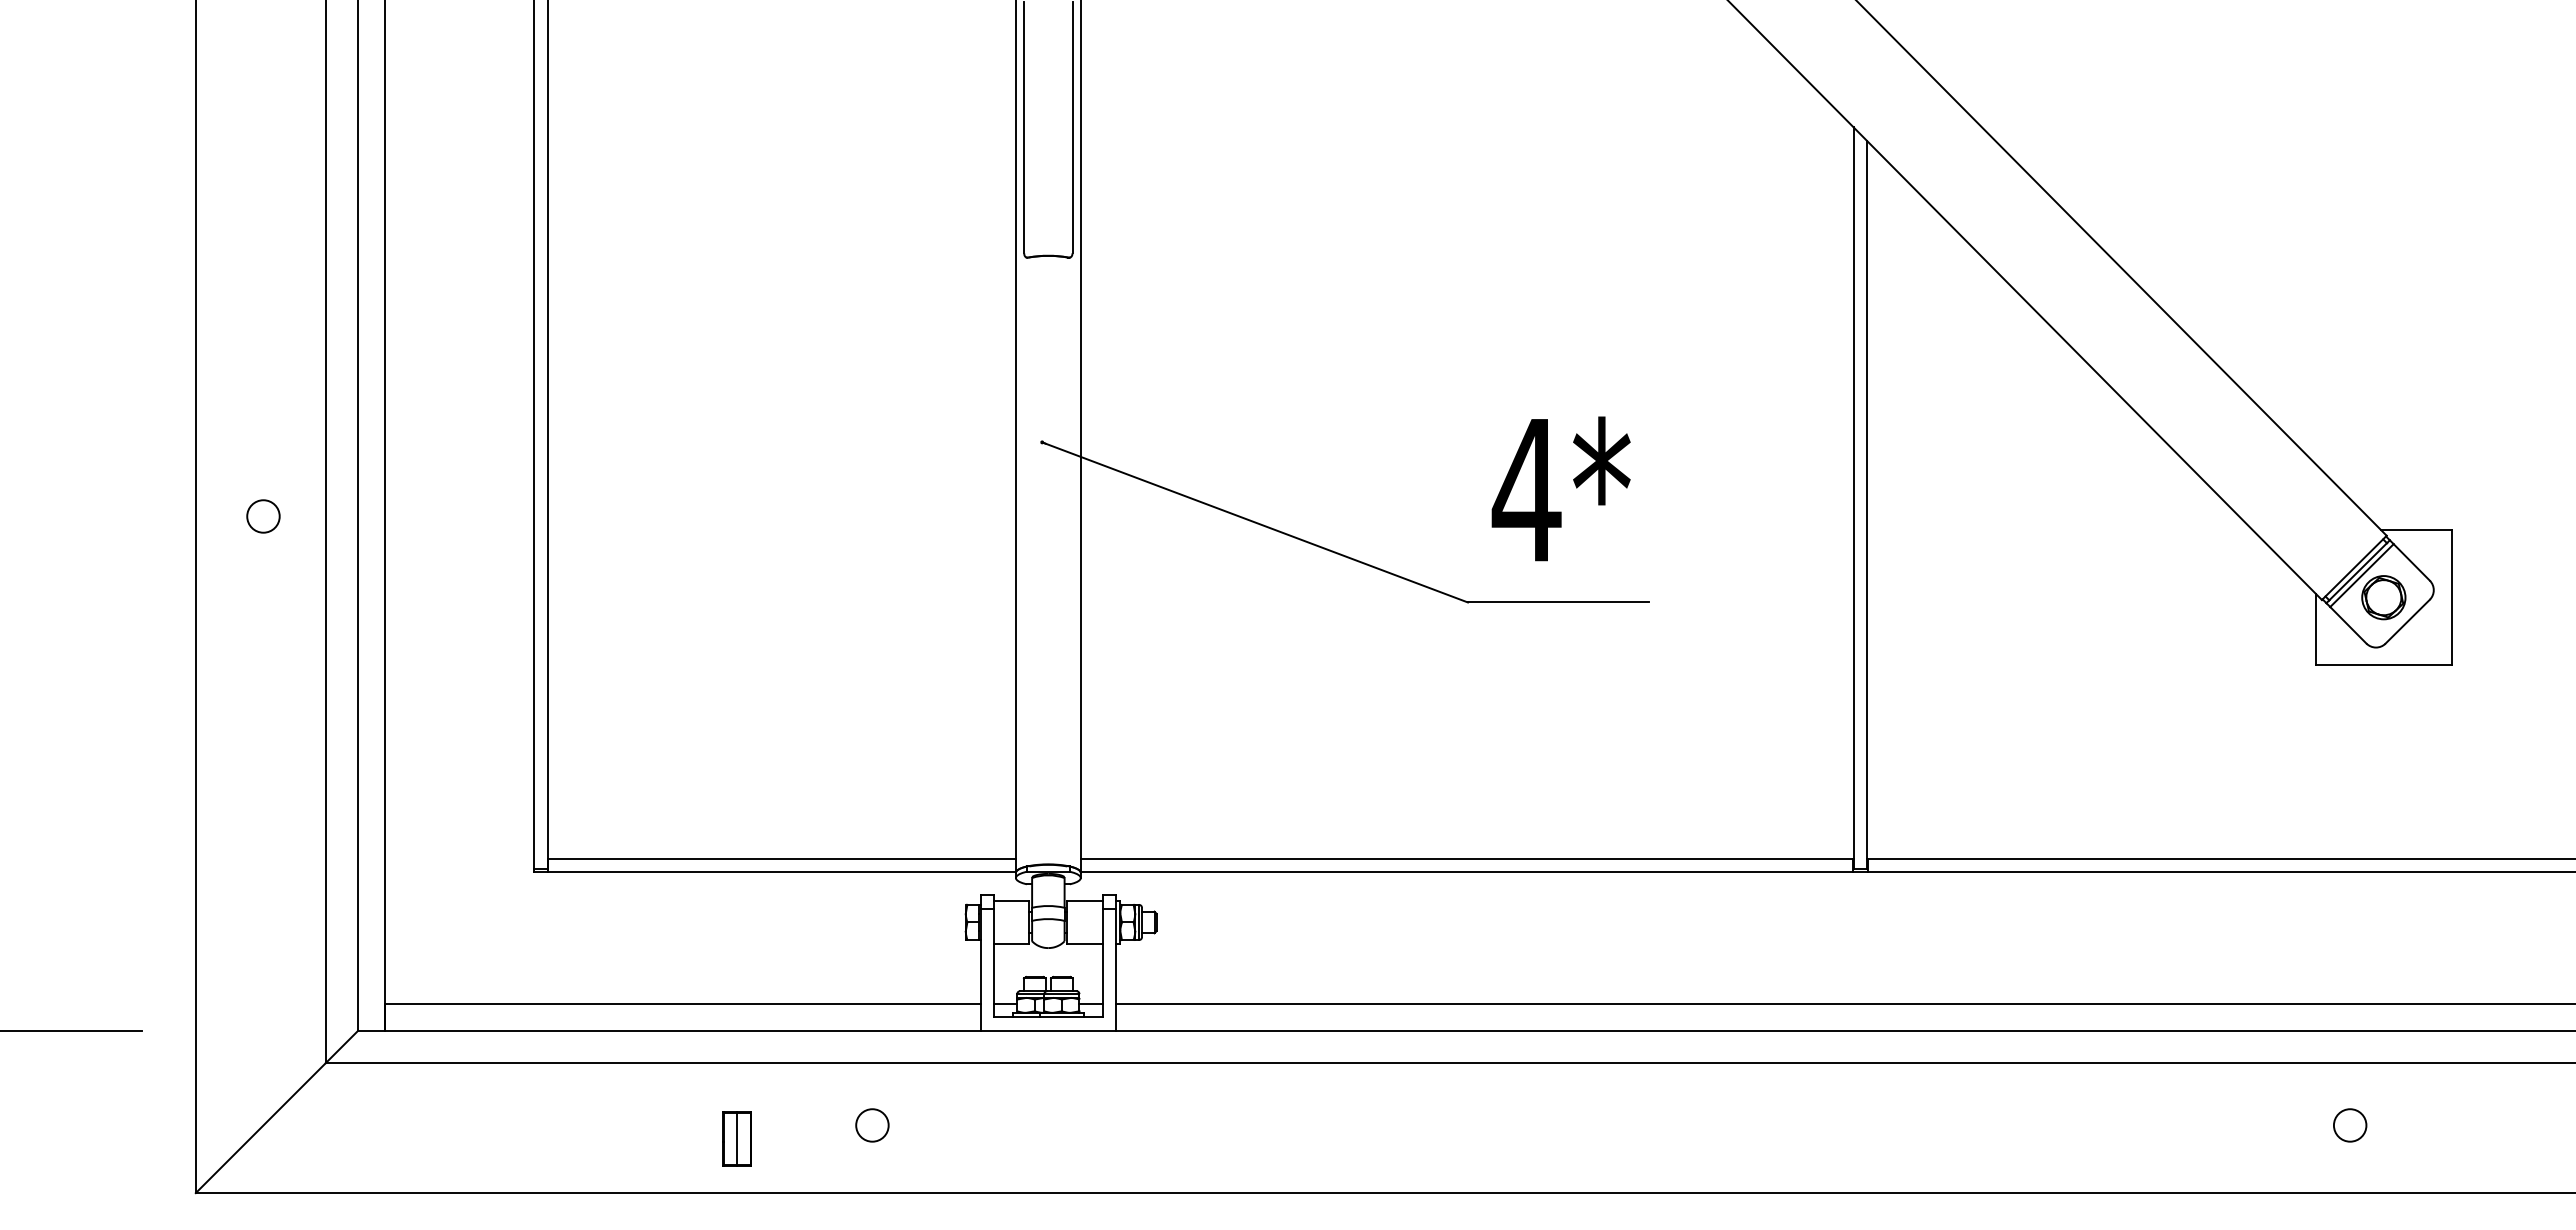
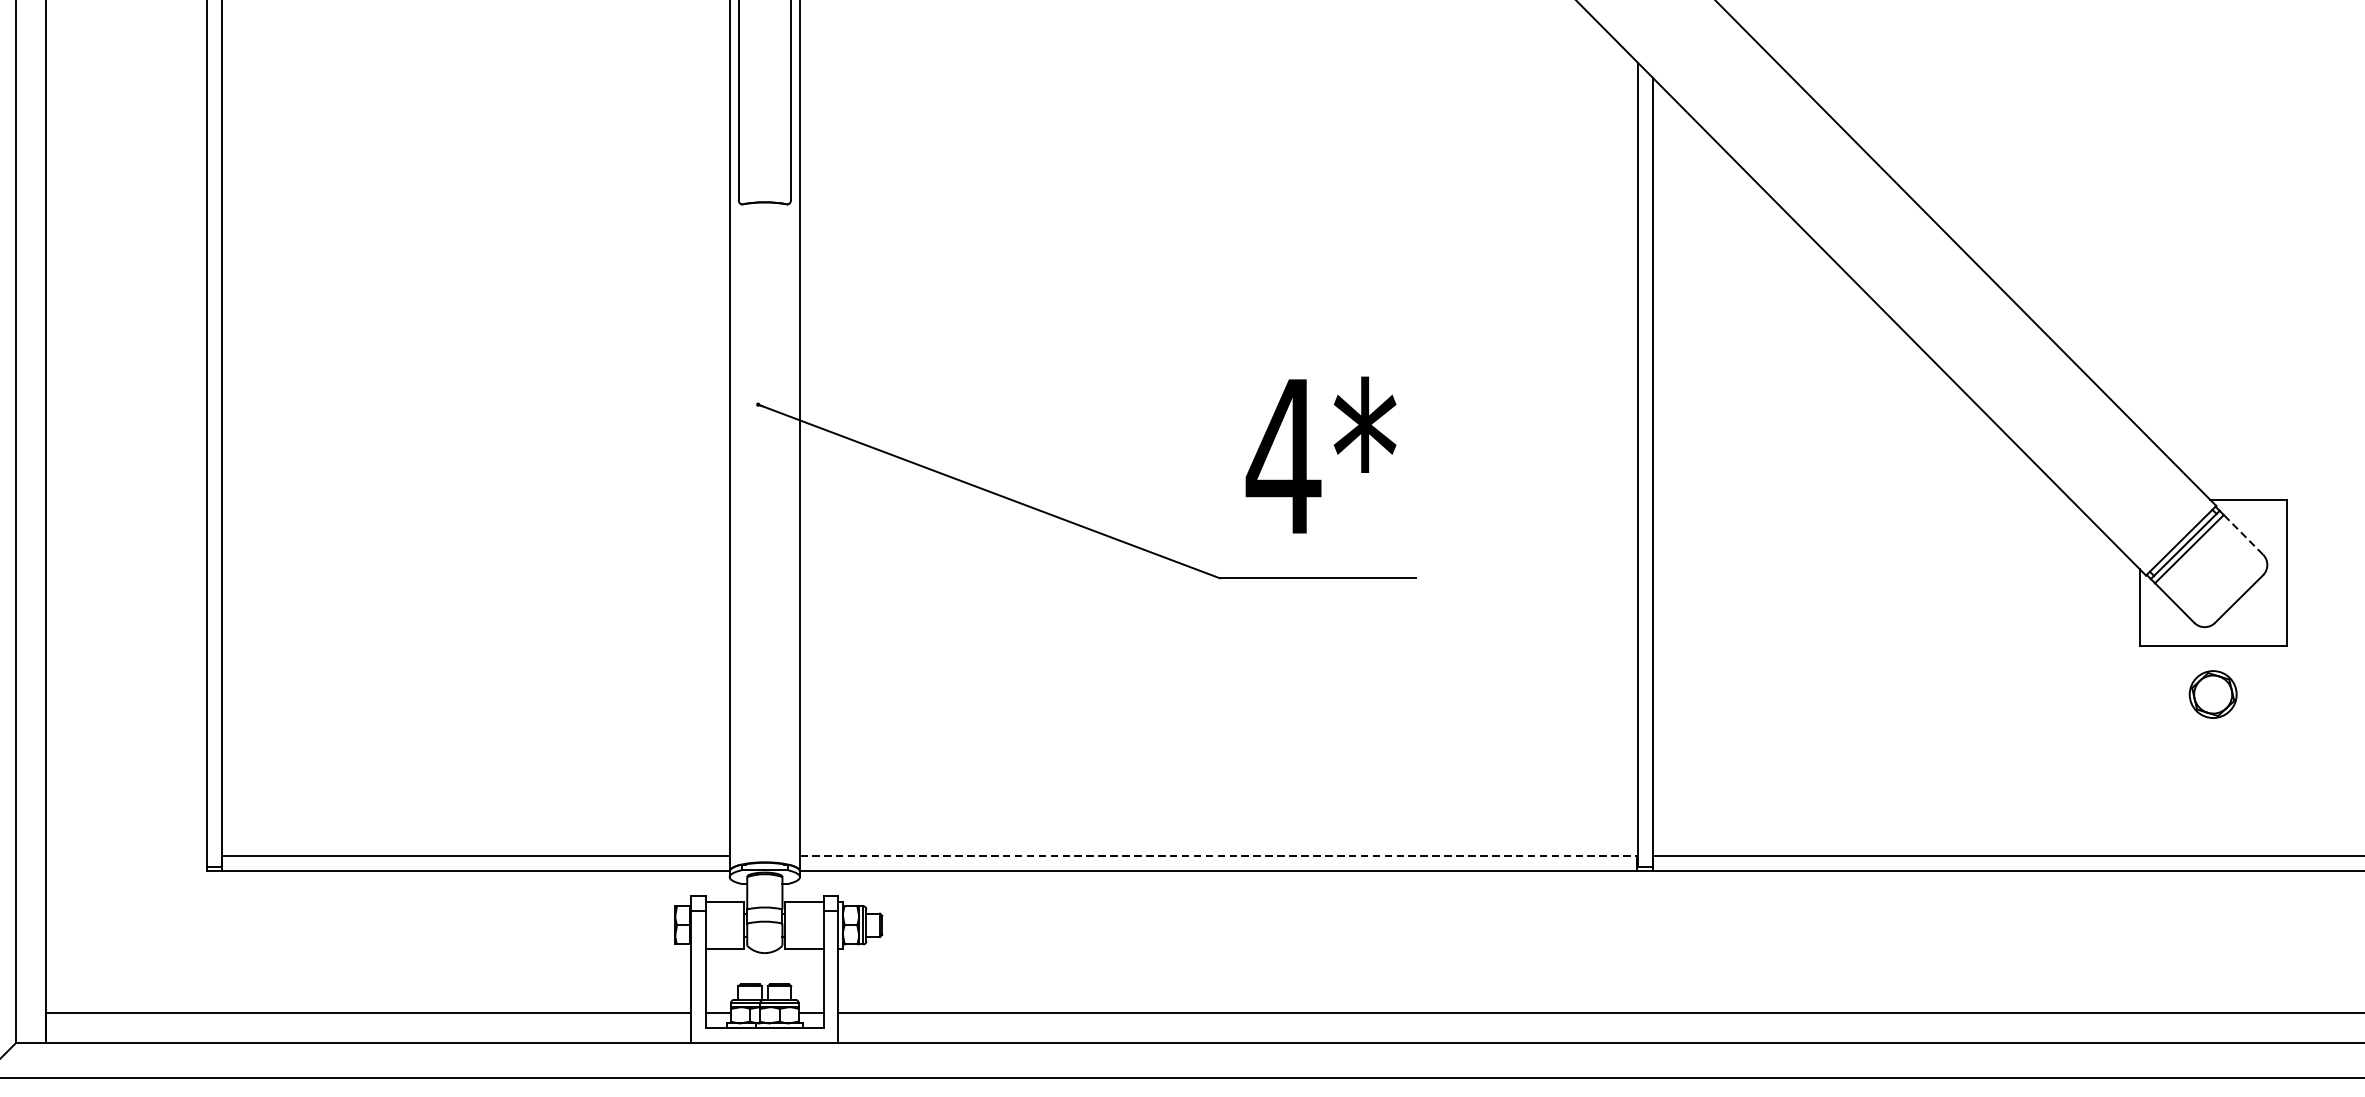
line: (2411, 562) -> (2243, 534), solid -> dashed
part: (2383, 597) -> (2212, 694), moved
line: (1467, 858) -> (1219, 855), solid -> dashed

